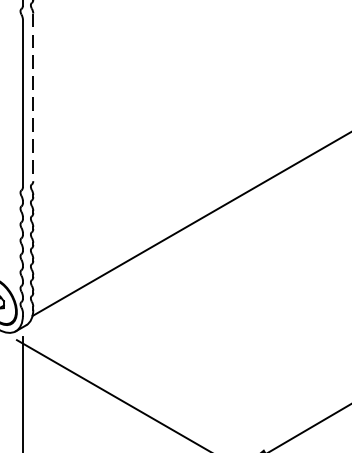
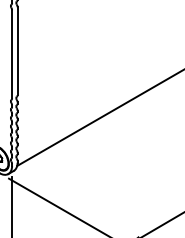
line: (33, 97) -> (17, 51), dashed -> solid

